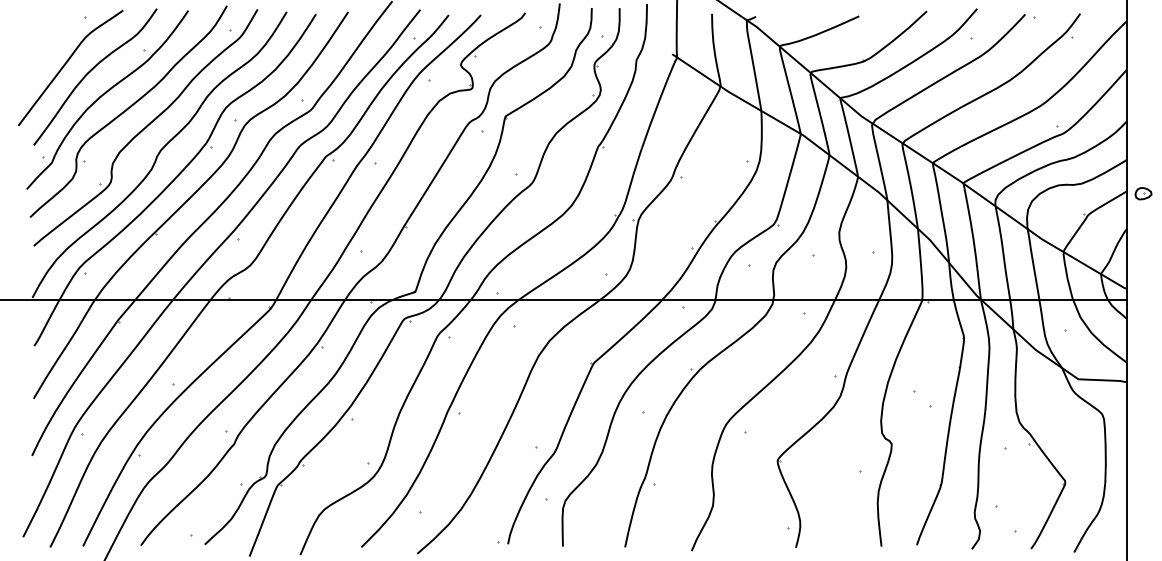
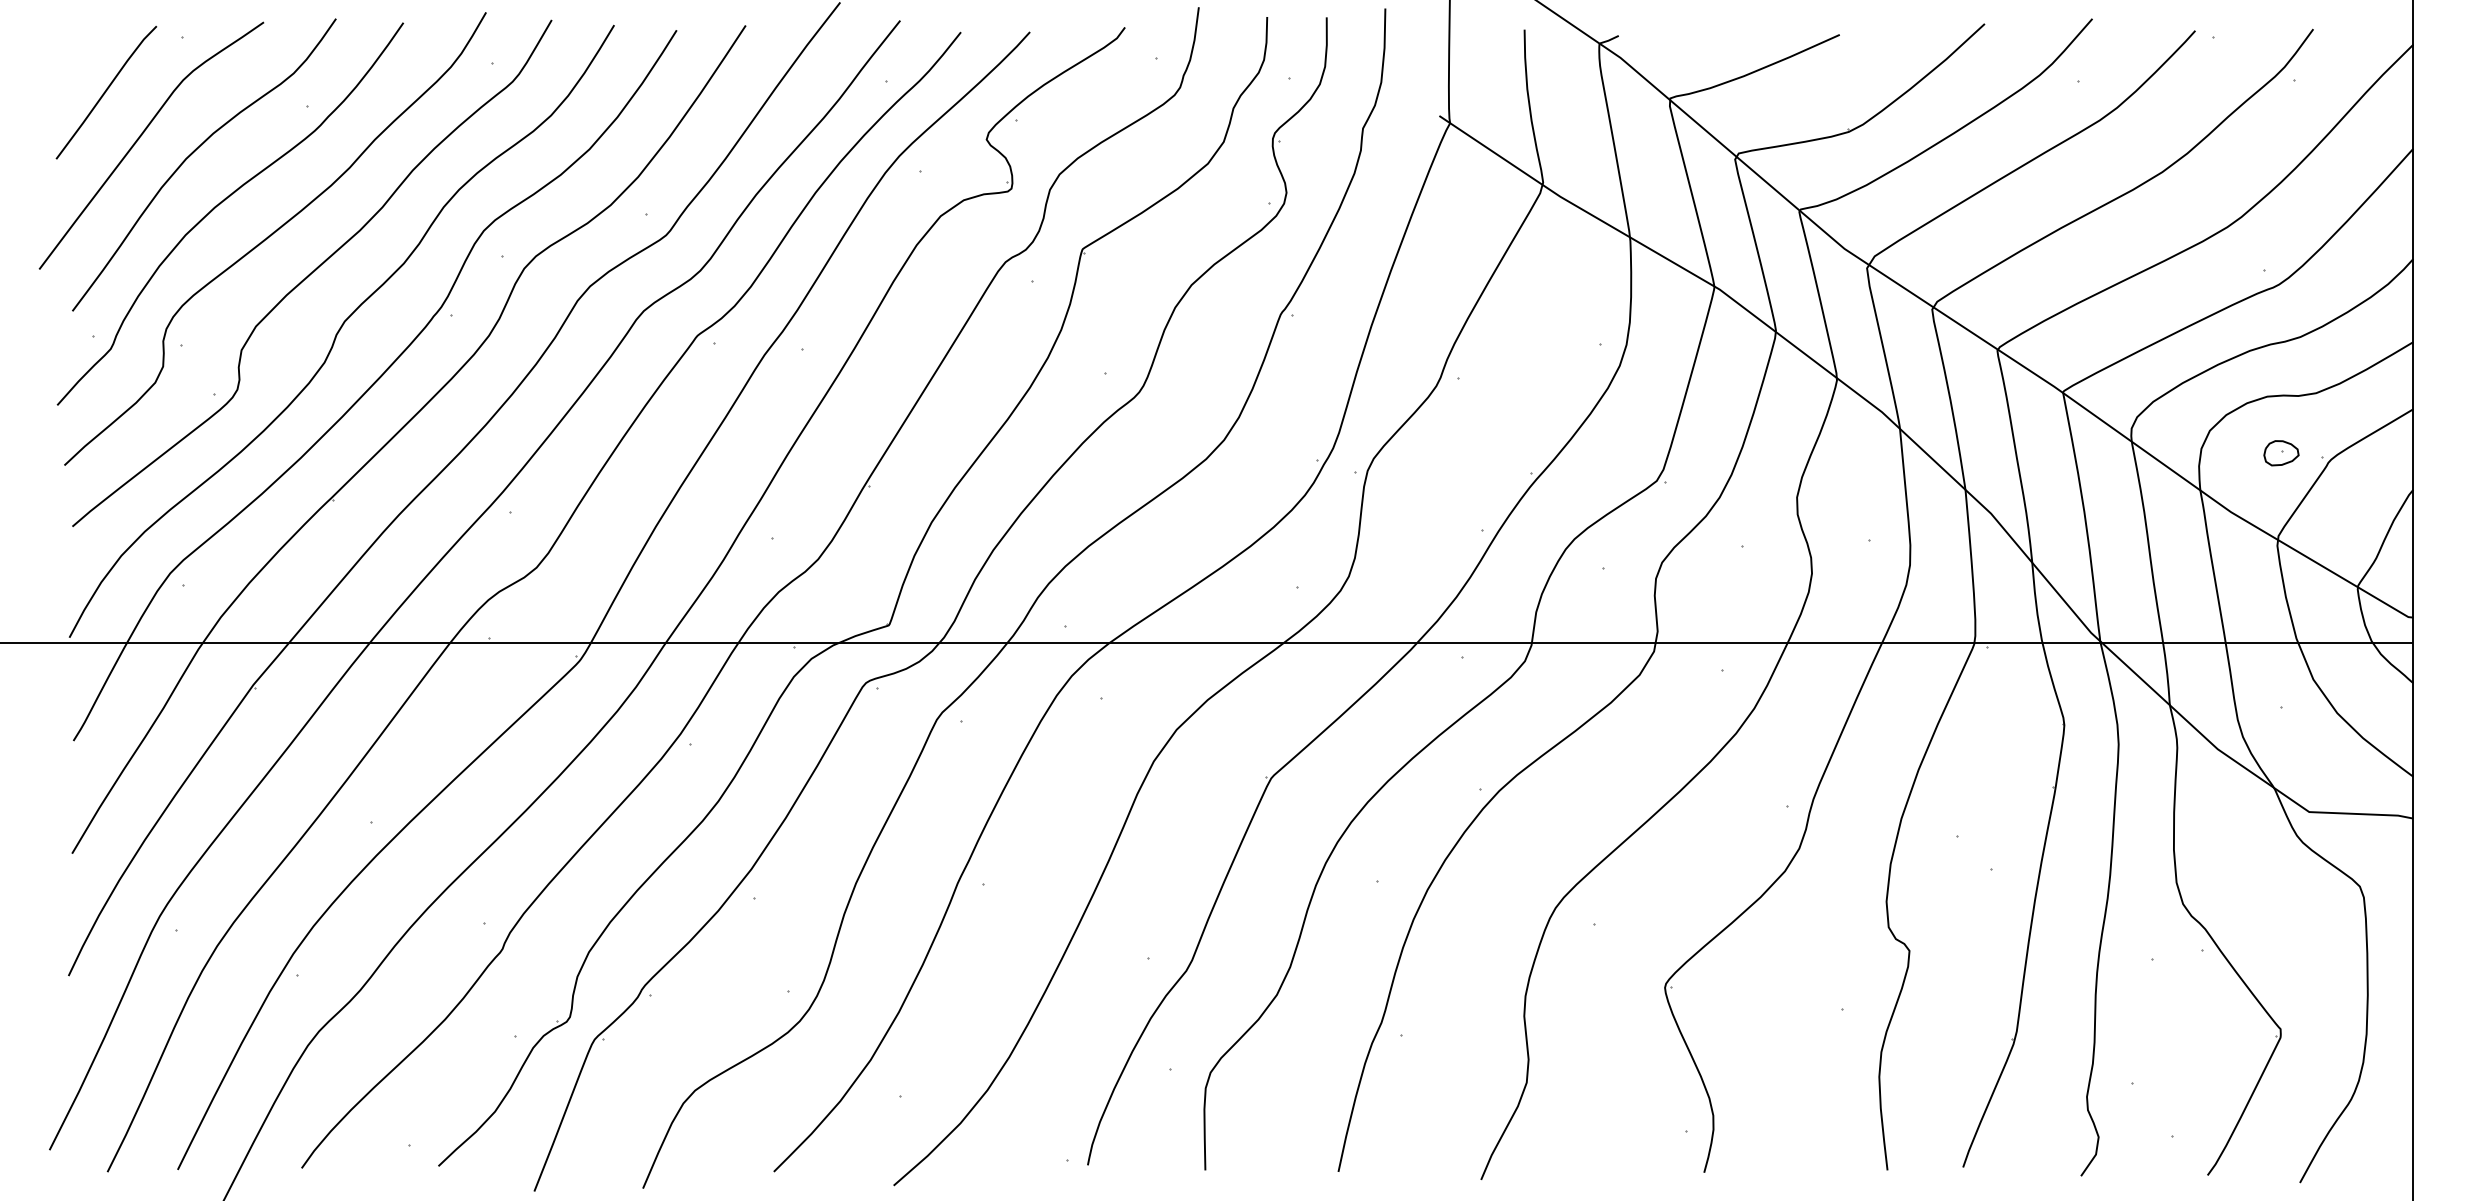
line: (49, 42) -> (105, 90), added
part: (1143, 193) -> (2281, 452), moved

